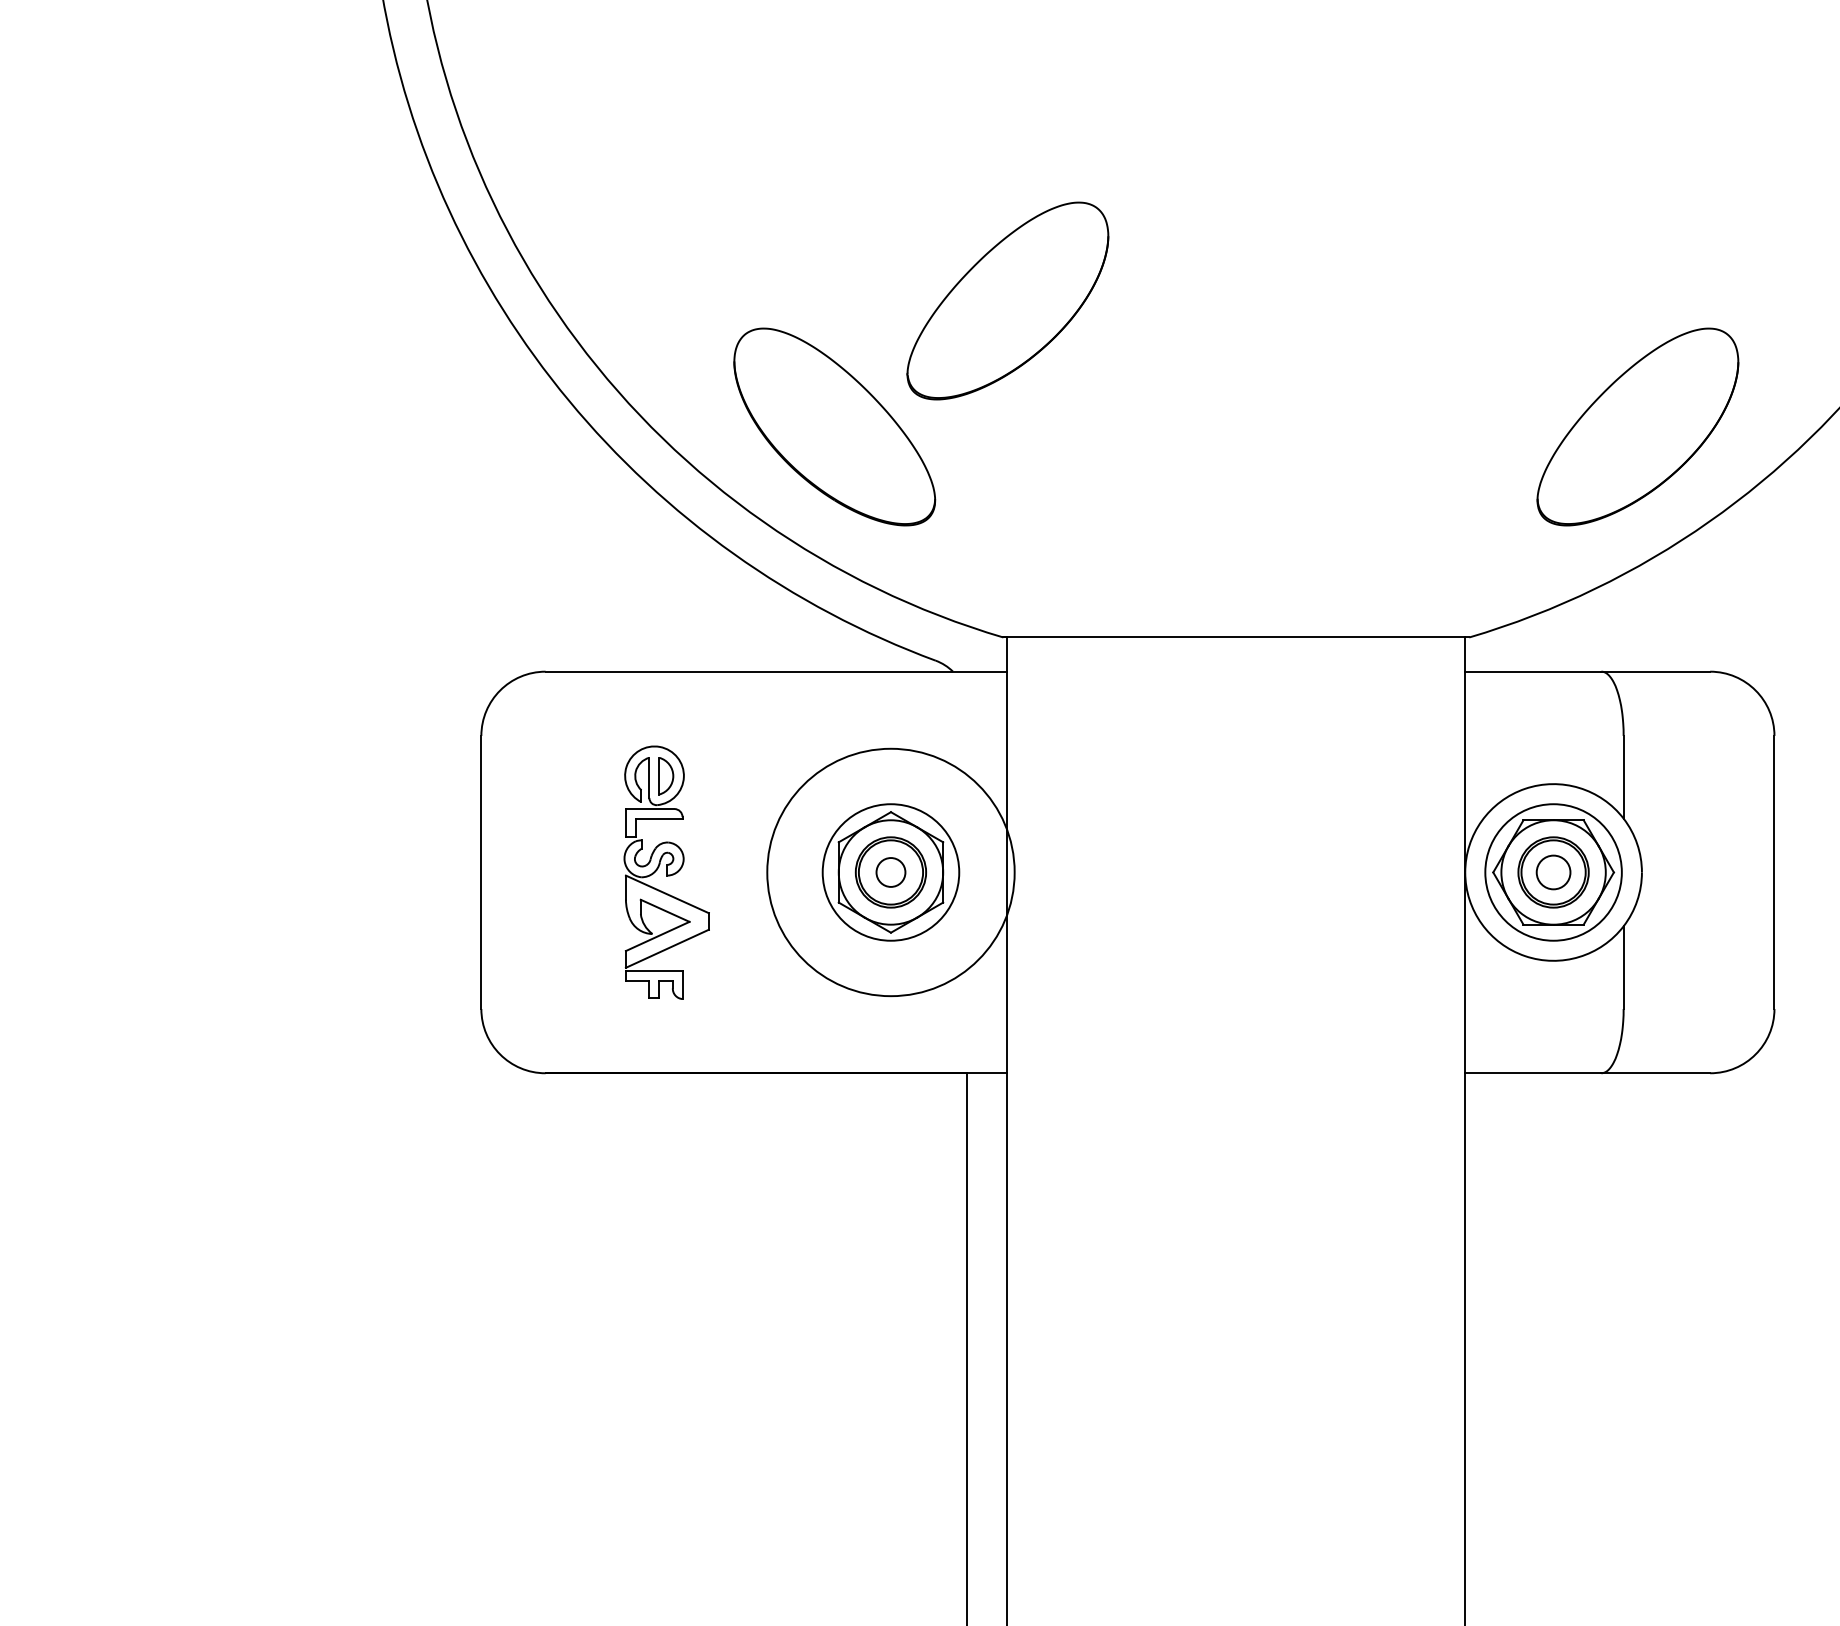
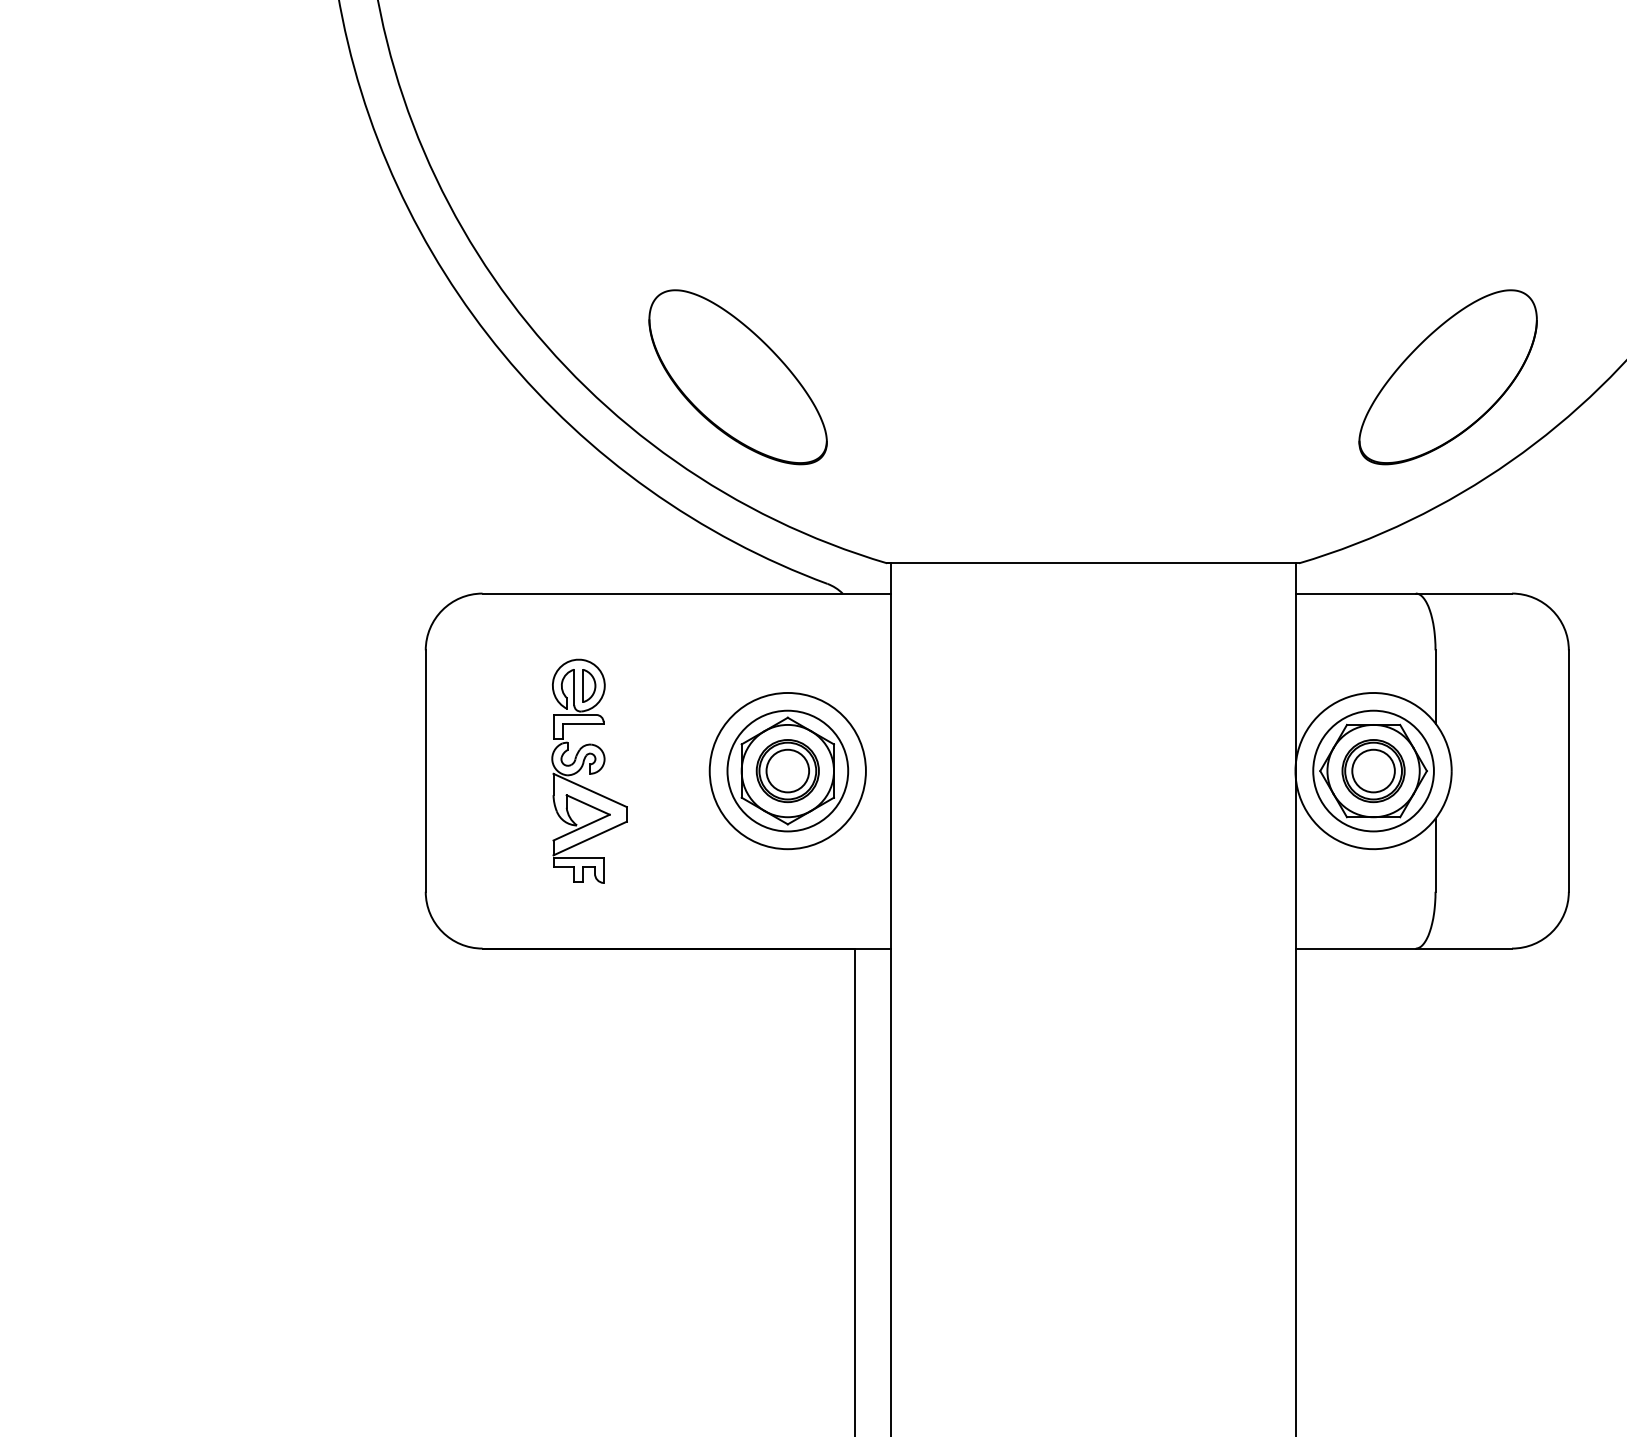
part: (1007, 300) -> (890, 265), removed
circle: (890, 872) -> (787, 771), size x0.71
circle: (890, 872) -> (787, 771), size x1.67
circle: (1553, 872) -> (1373, 771), size x1.43

